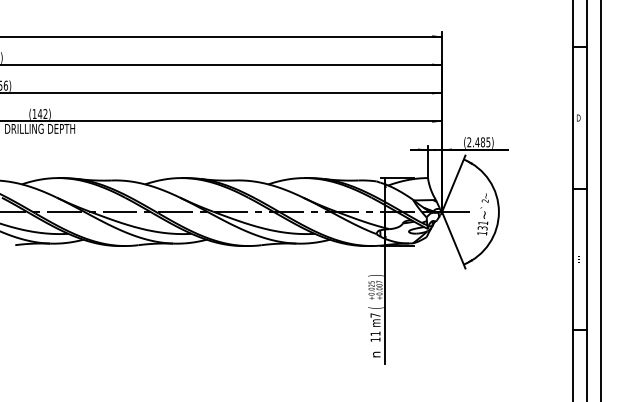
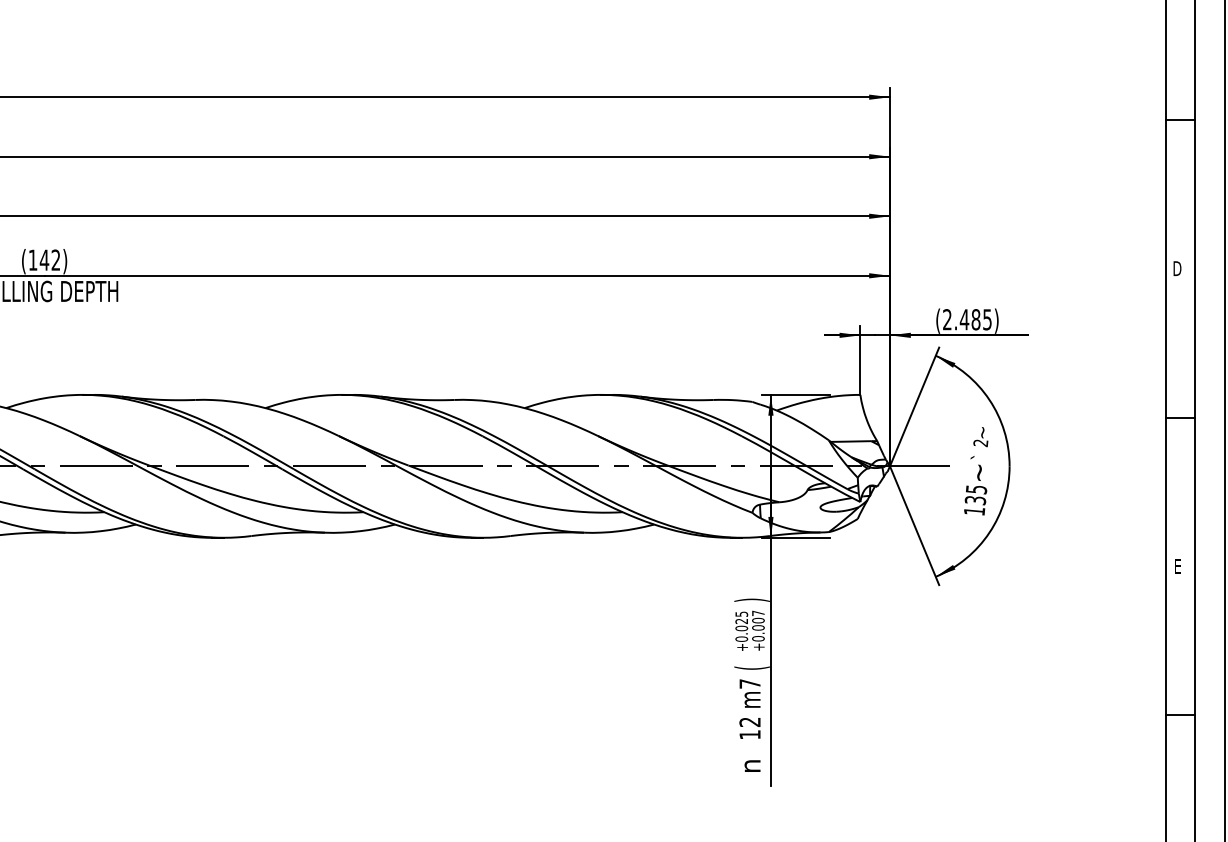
text: (483, 223) -> (977, 490), 131 -> 135
text: (375, 333) -> (749, 721), 11 -> 12

